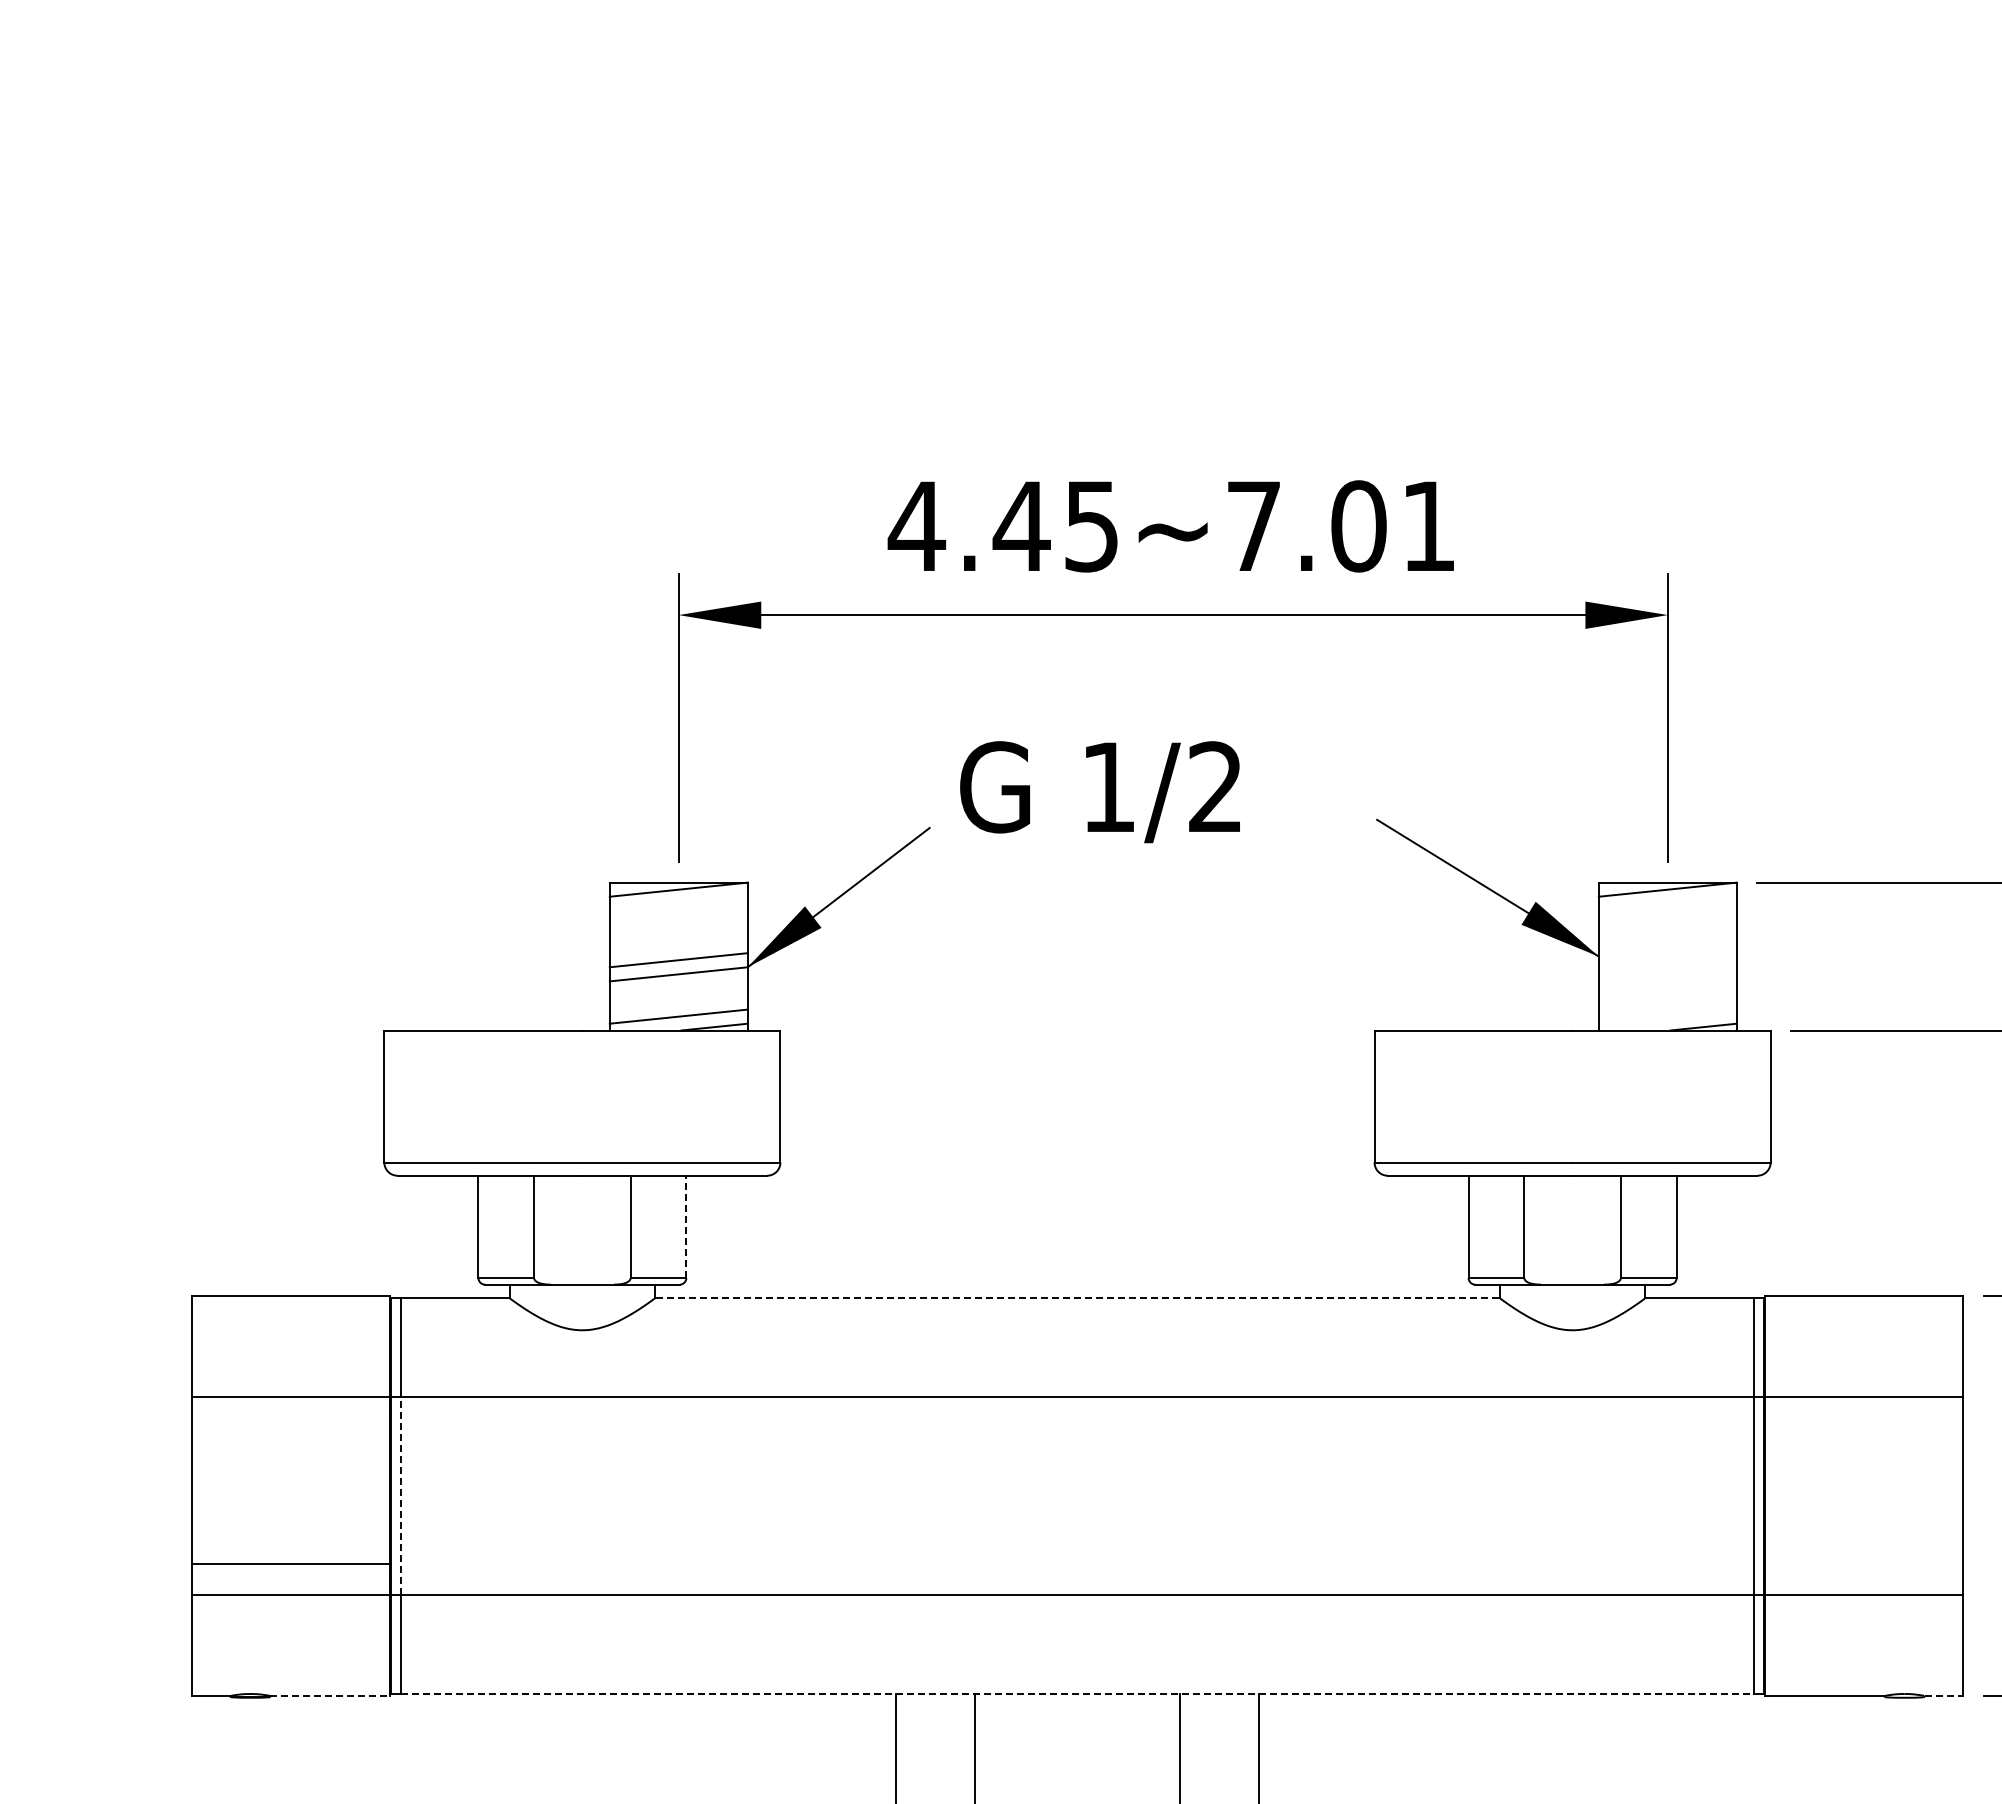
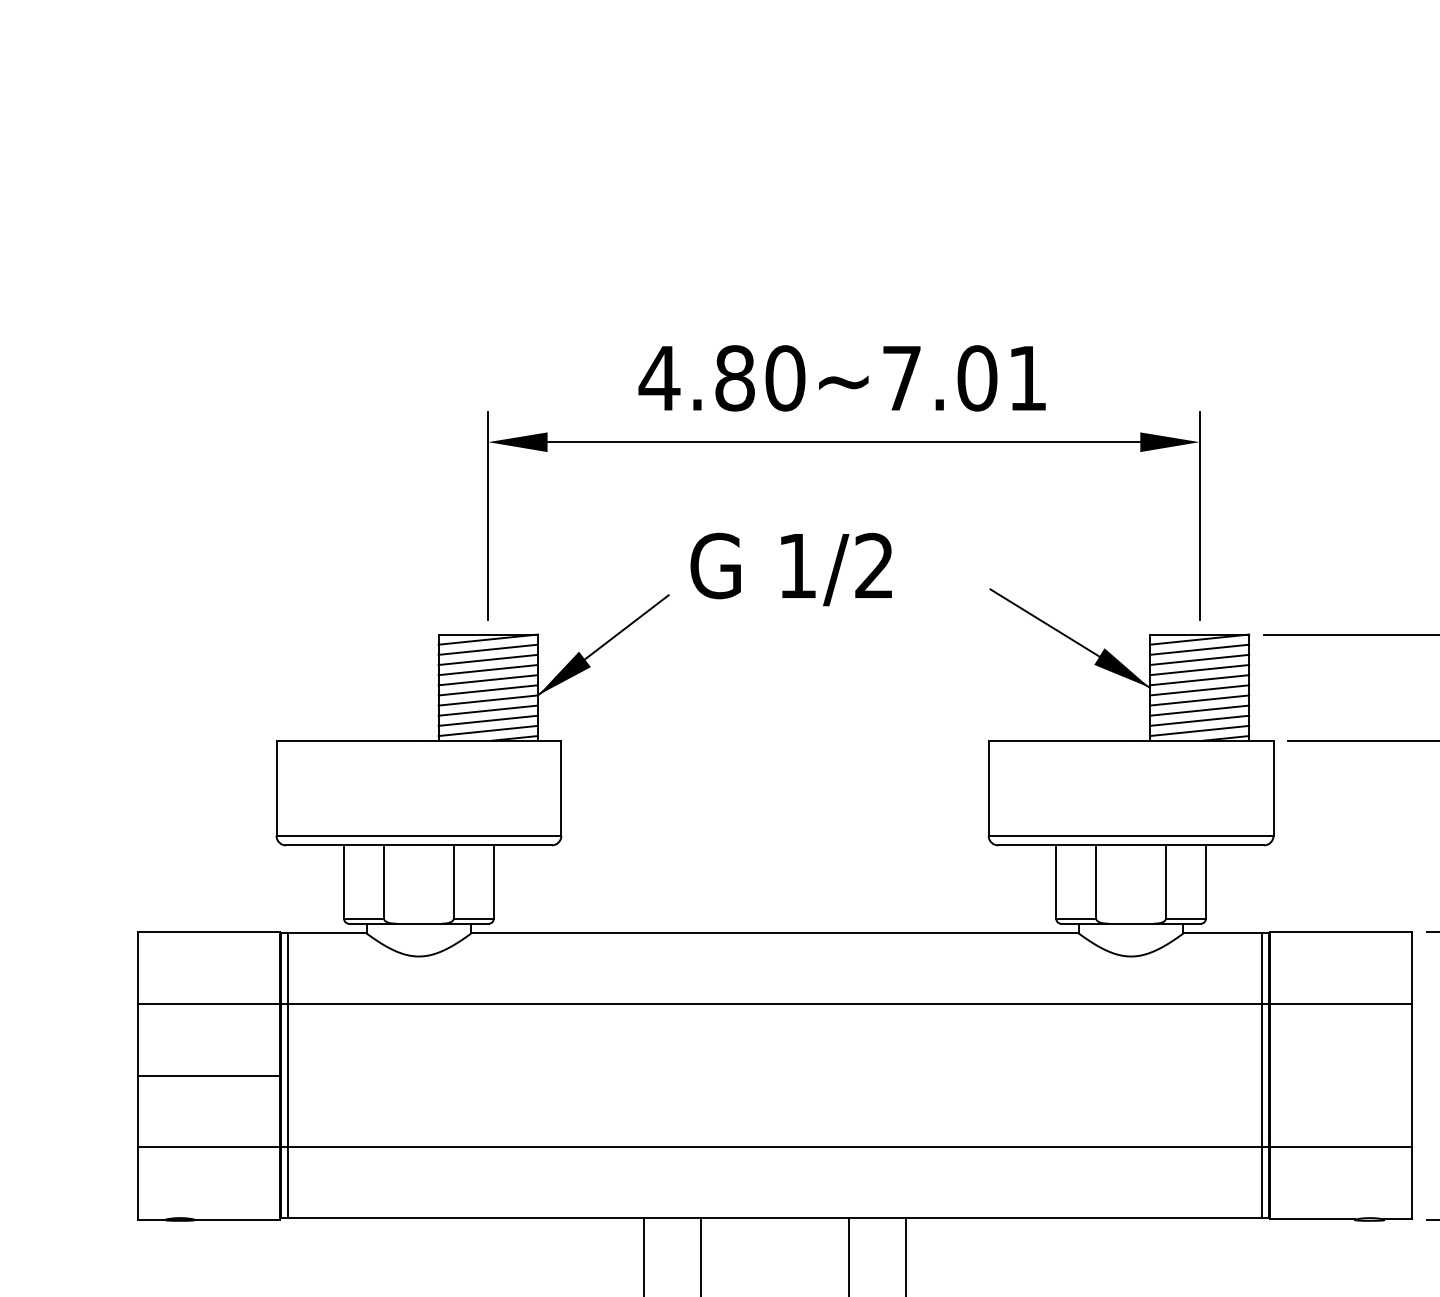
text: (1055, 526) -> (759, 378), 4.45~7.01 -> 4.80~7.01
line: (678, 903) -> (488, 649), added
line: (1667, 903) -> (1199, 649), added
line: (678, 917) -> (488, 659), added
line: (1667, 917) -> (1199, 659), added
line: (678, 931) -> (488, 669), added
line: (1667, 931) -> (1199, 669), added
line: (678, 946) -> (488, 680), added
line: (1667, 946) -> (1199, 680), added
line: (1667, 960) -> (1199, 690), added
line: (1667, 974) -> (1199, 700), added
line: (678, 988) -> (488, 710), added
line: (1667, 988) -> (1199, 710), added
line: (678, 1002) -> (488, 720), added
line: (1667, 1002) -> (1199, 720), added
line: (1667, 1016) -> (1199, 730), added
line: (686, 1226) -> (493, 881), dashed -> solid
line: (1077, 1297) -> (775, 932), dashed -> solid
line: (400, 1495) -> (288, 1075), dashed -> solid
line: (290, 1563) -> (209, 1075), moved
line: (1077, 1693) -> (775, 1217), dashed -> solid
line: (330, 1695) -> (237, 1219), dashed -> solid
line: (1944, 1695) -> (1398, 1219), dashed -> solid

